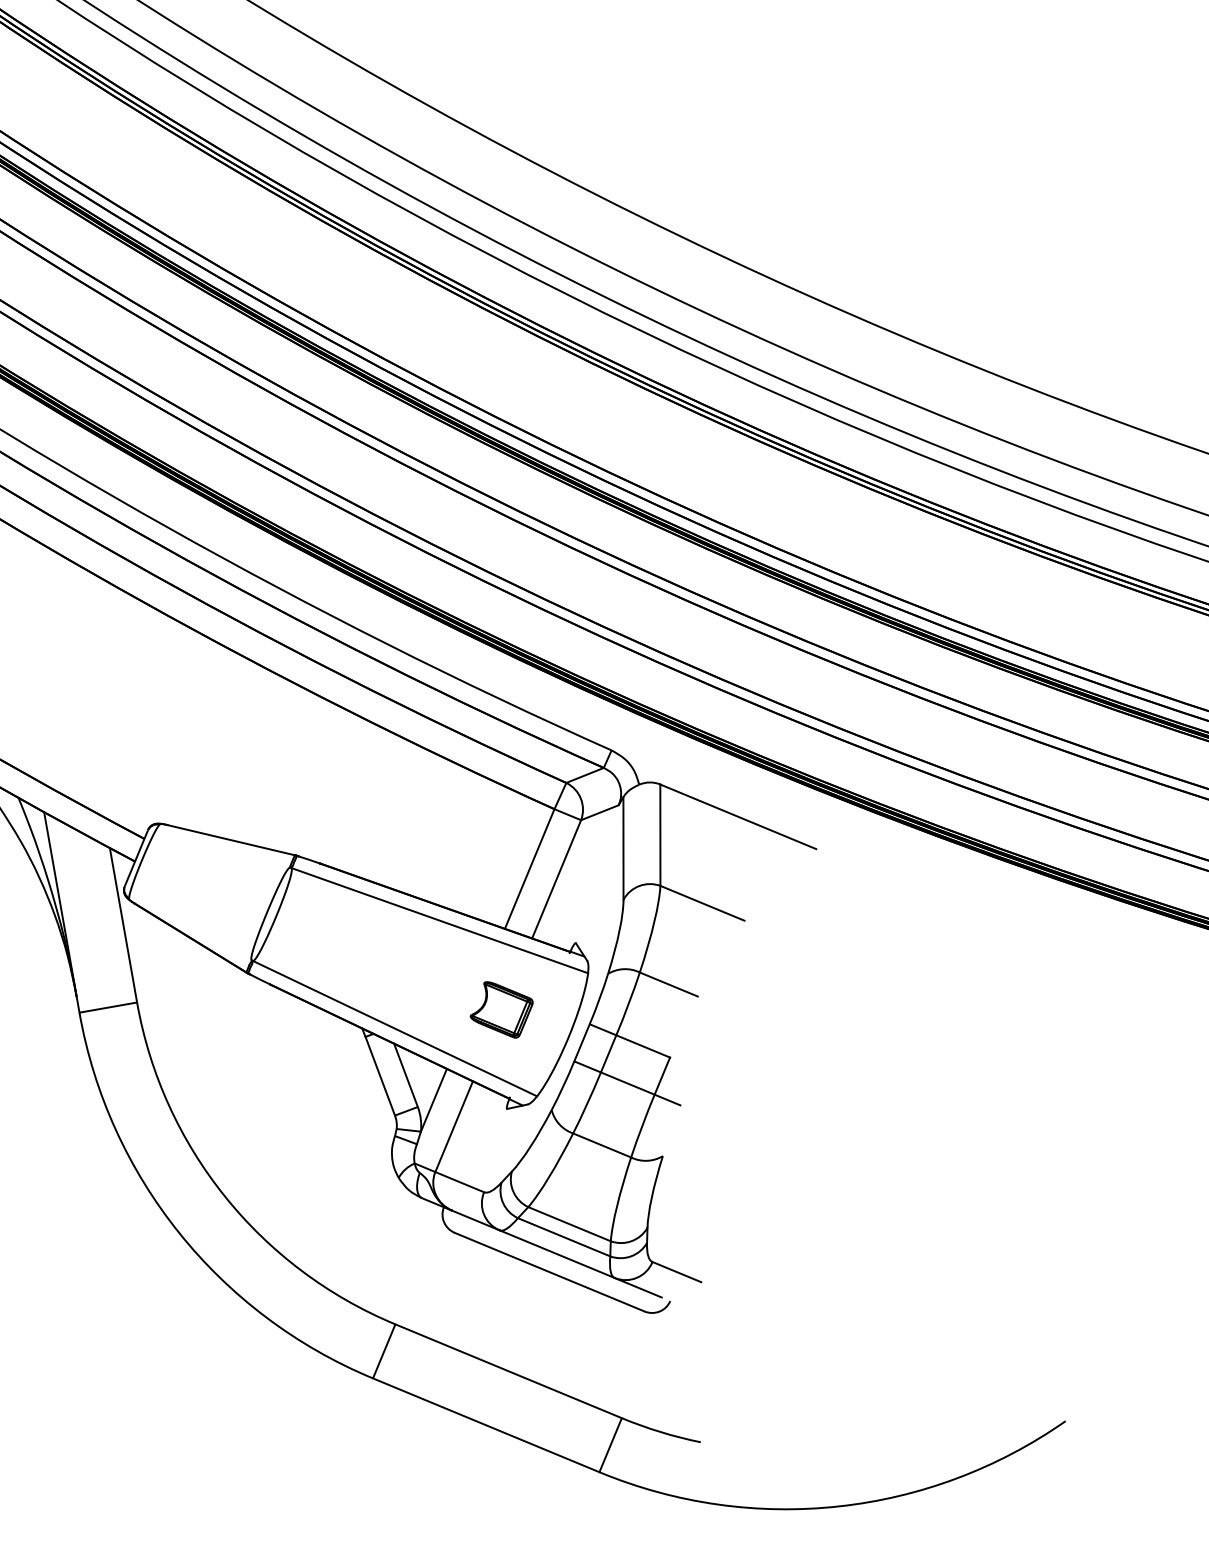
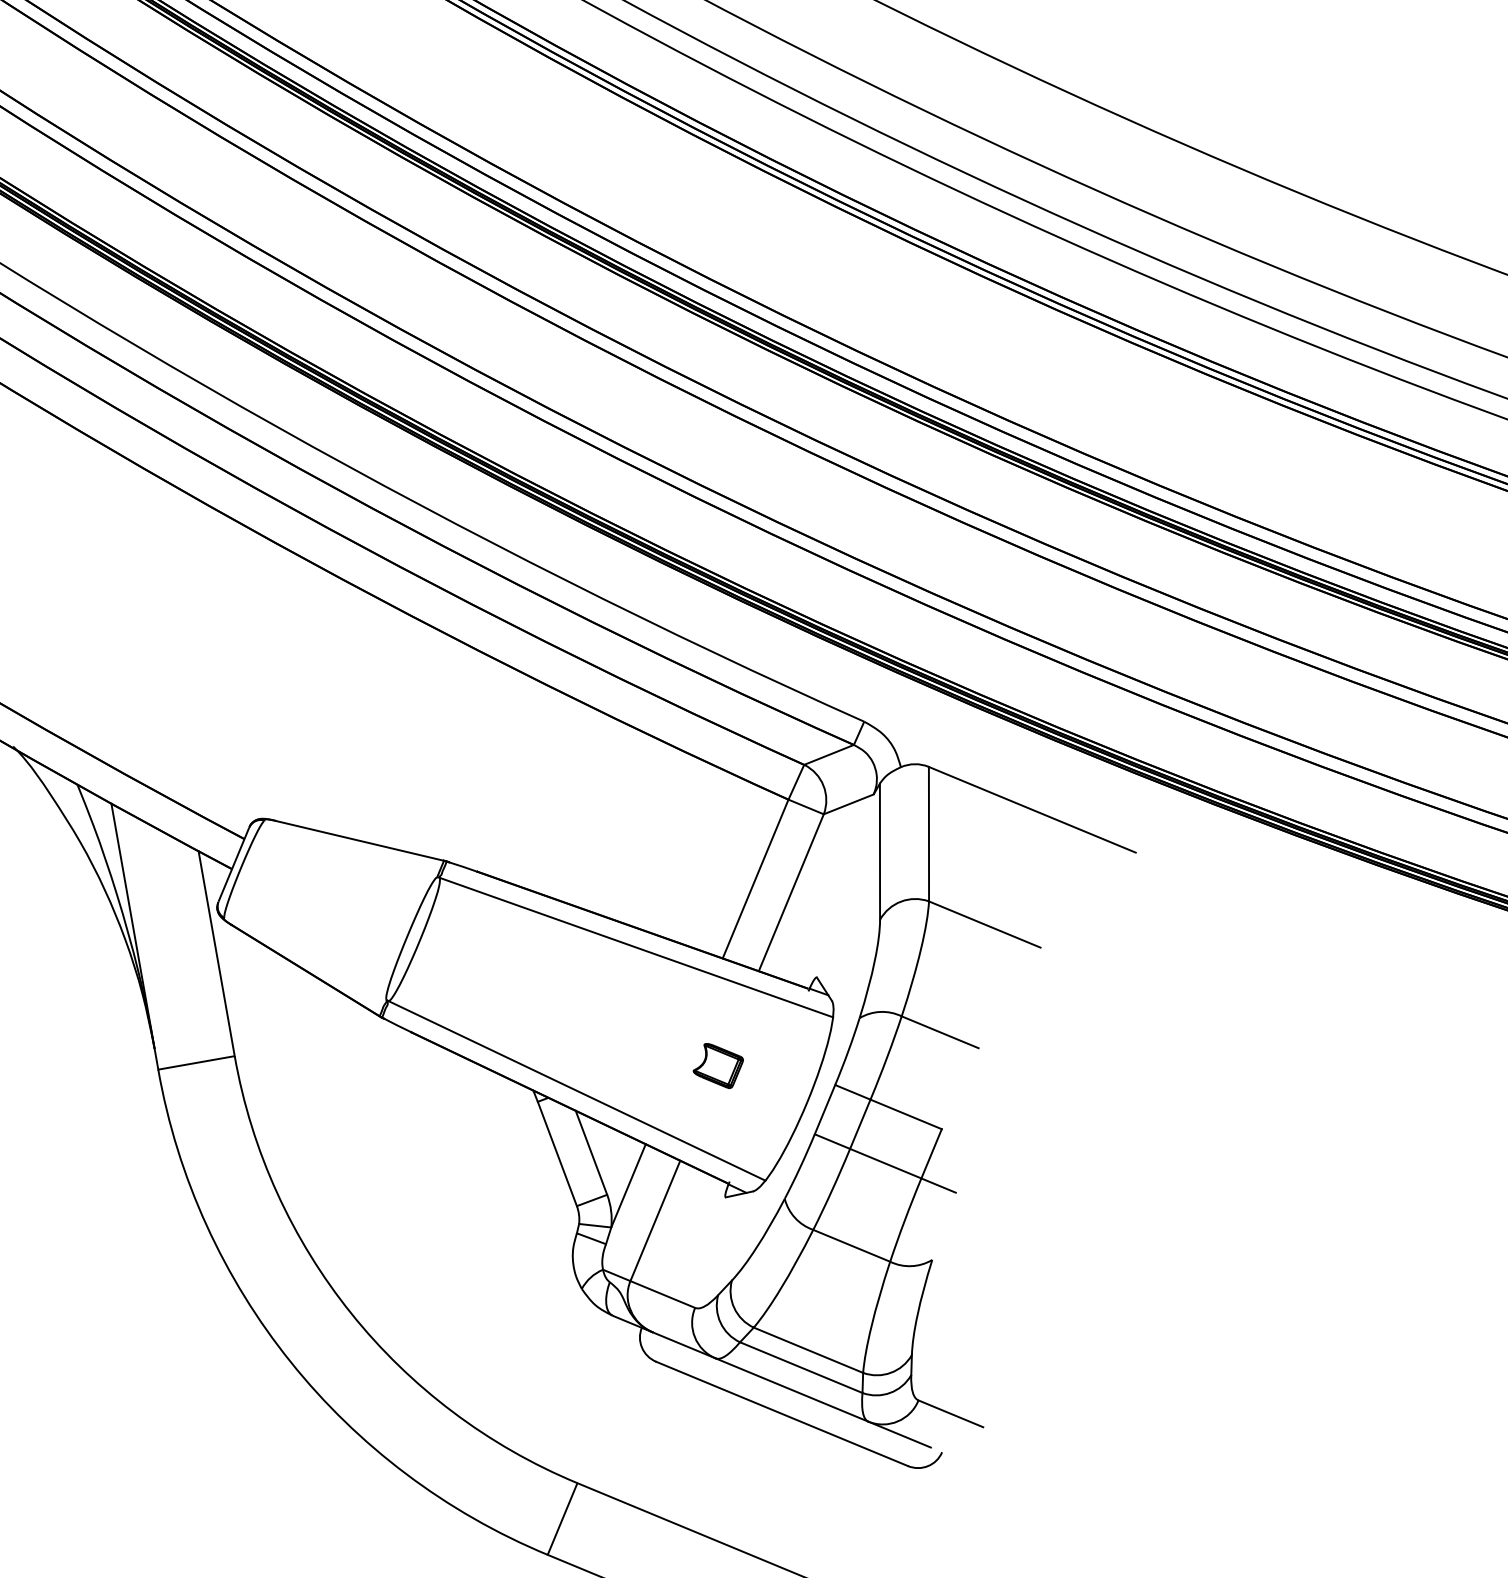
part: (501, 1009) -> (718, 1065), size x0.6

